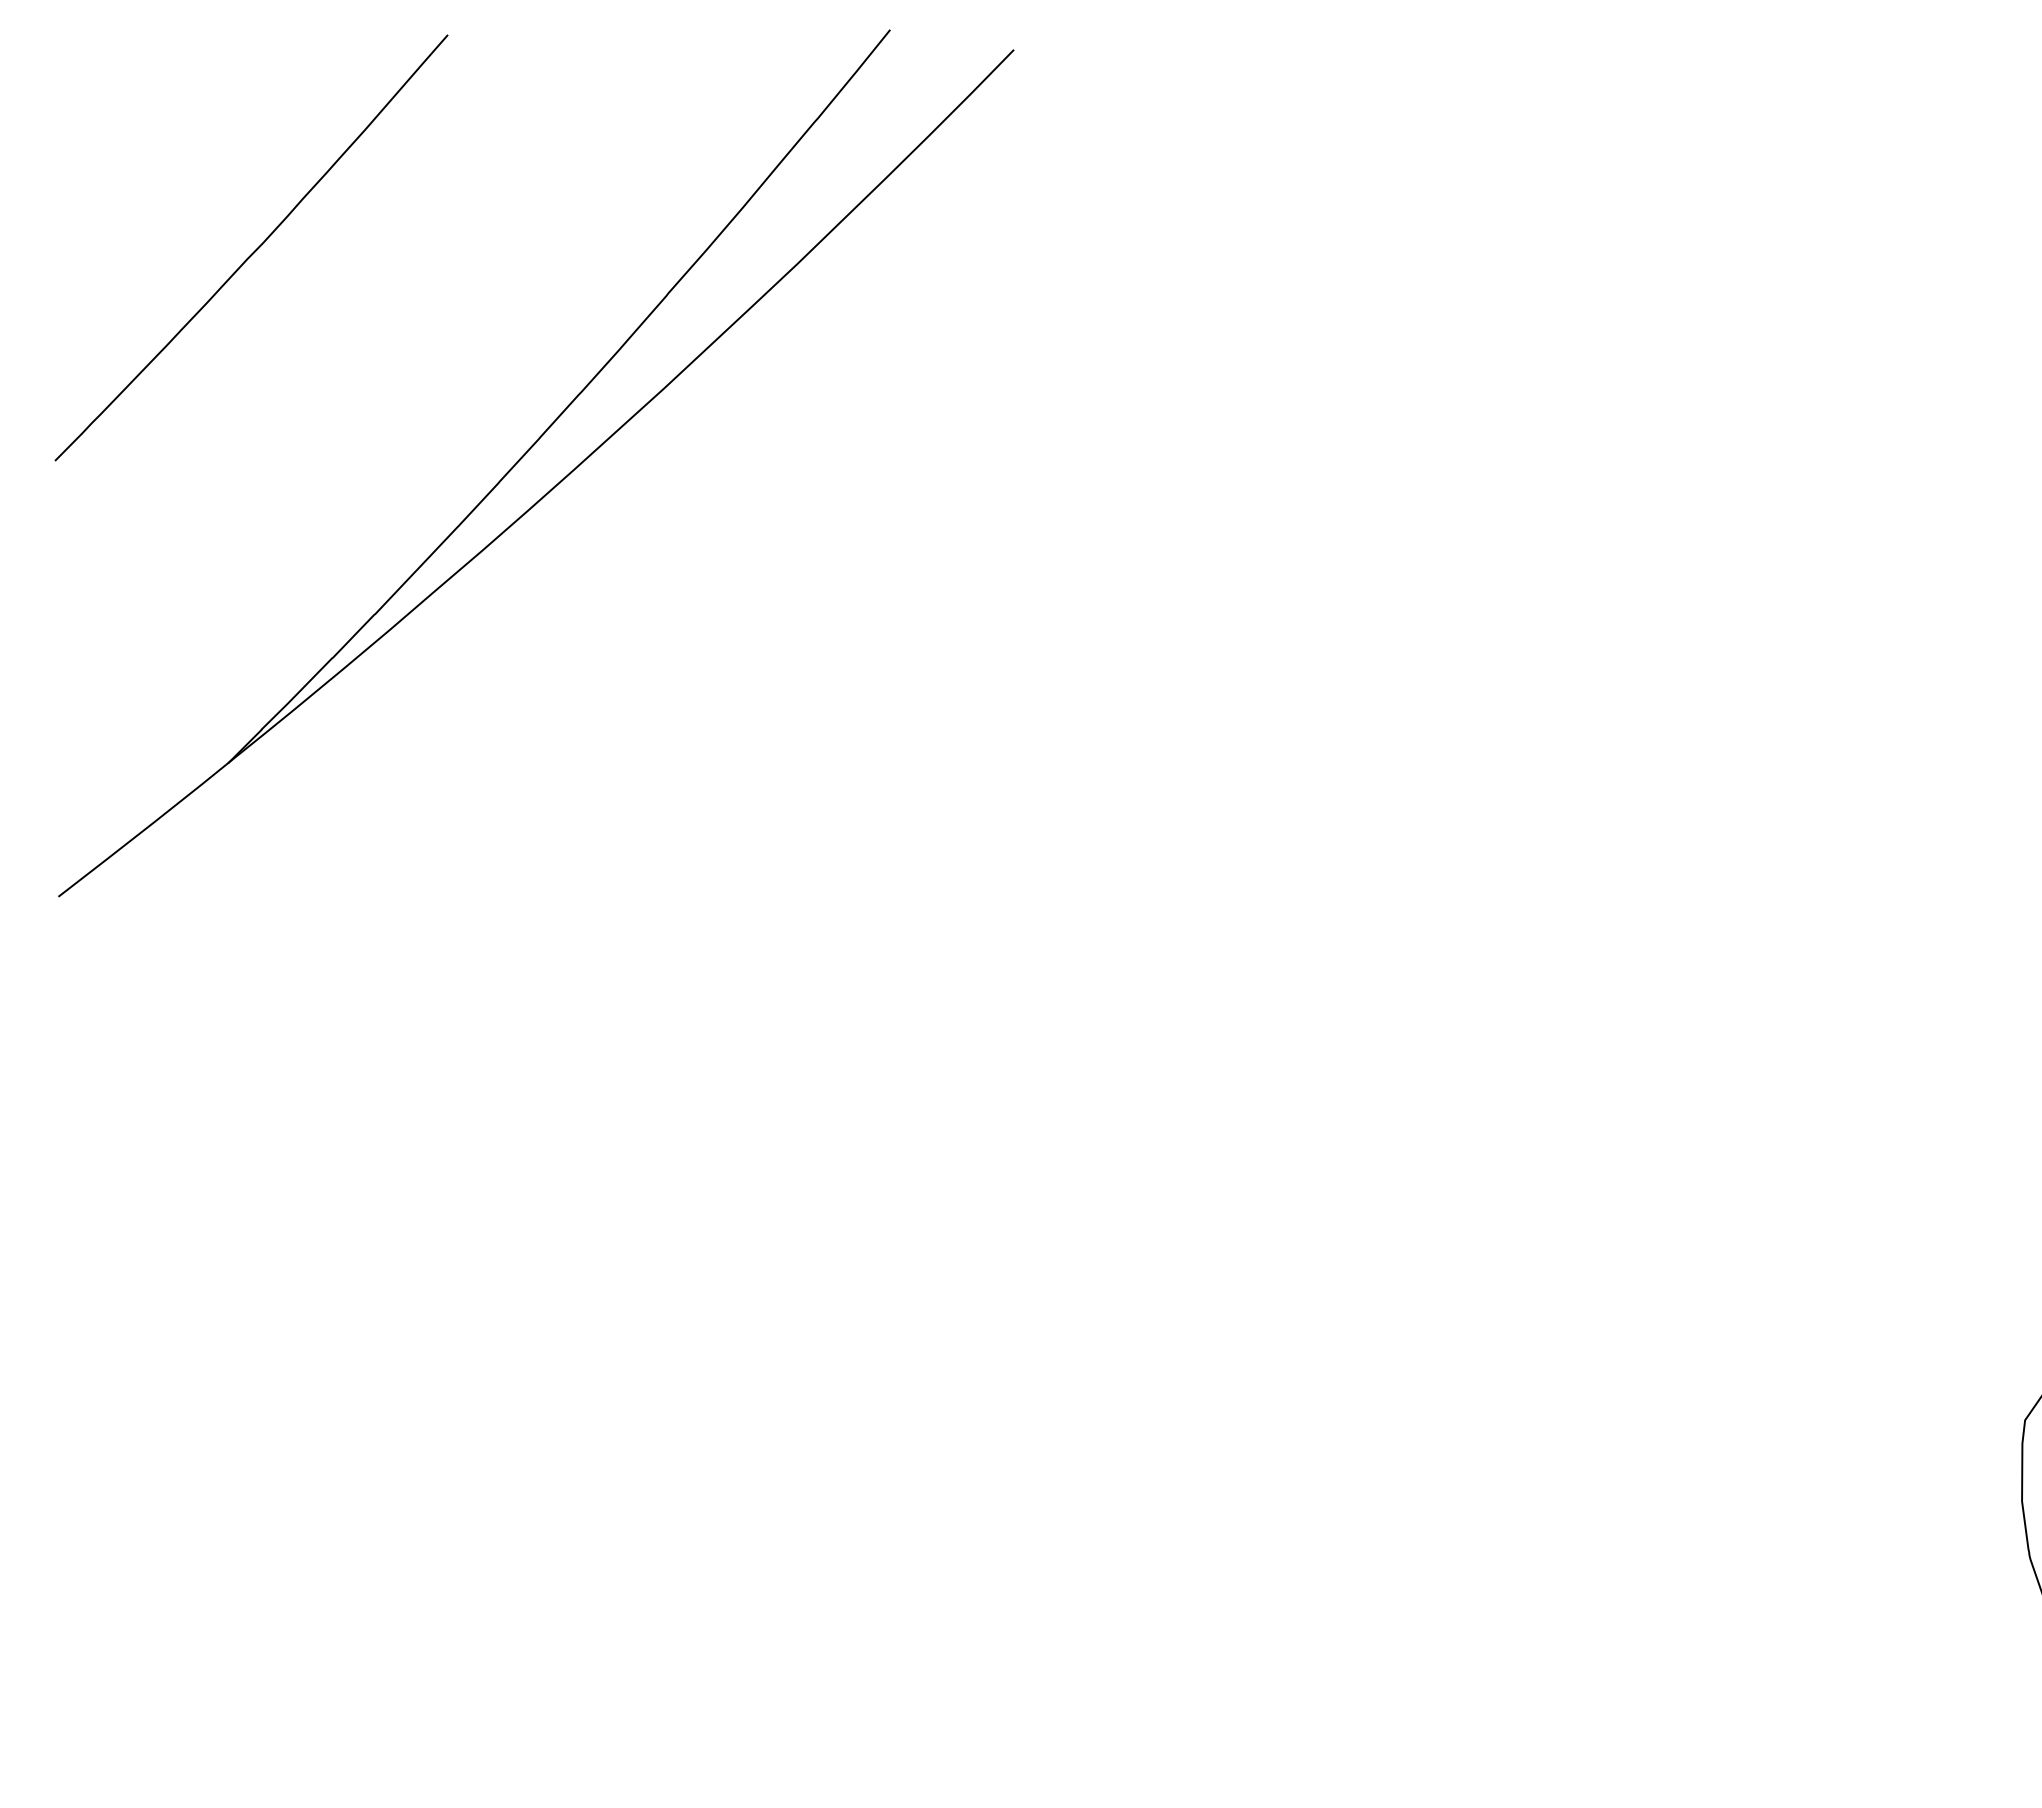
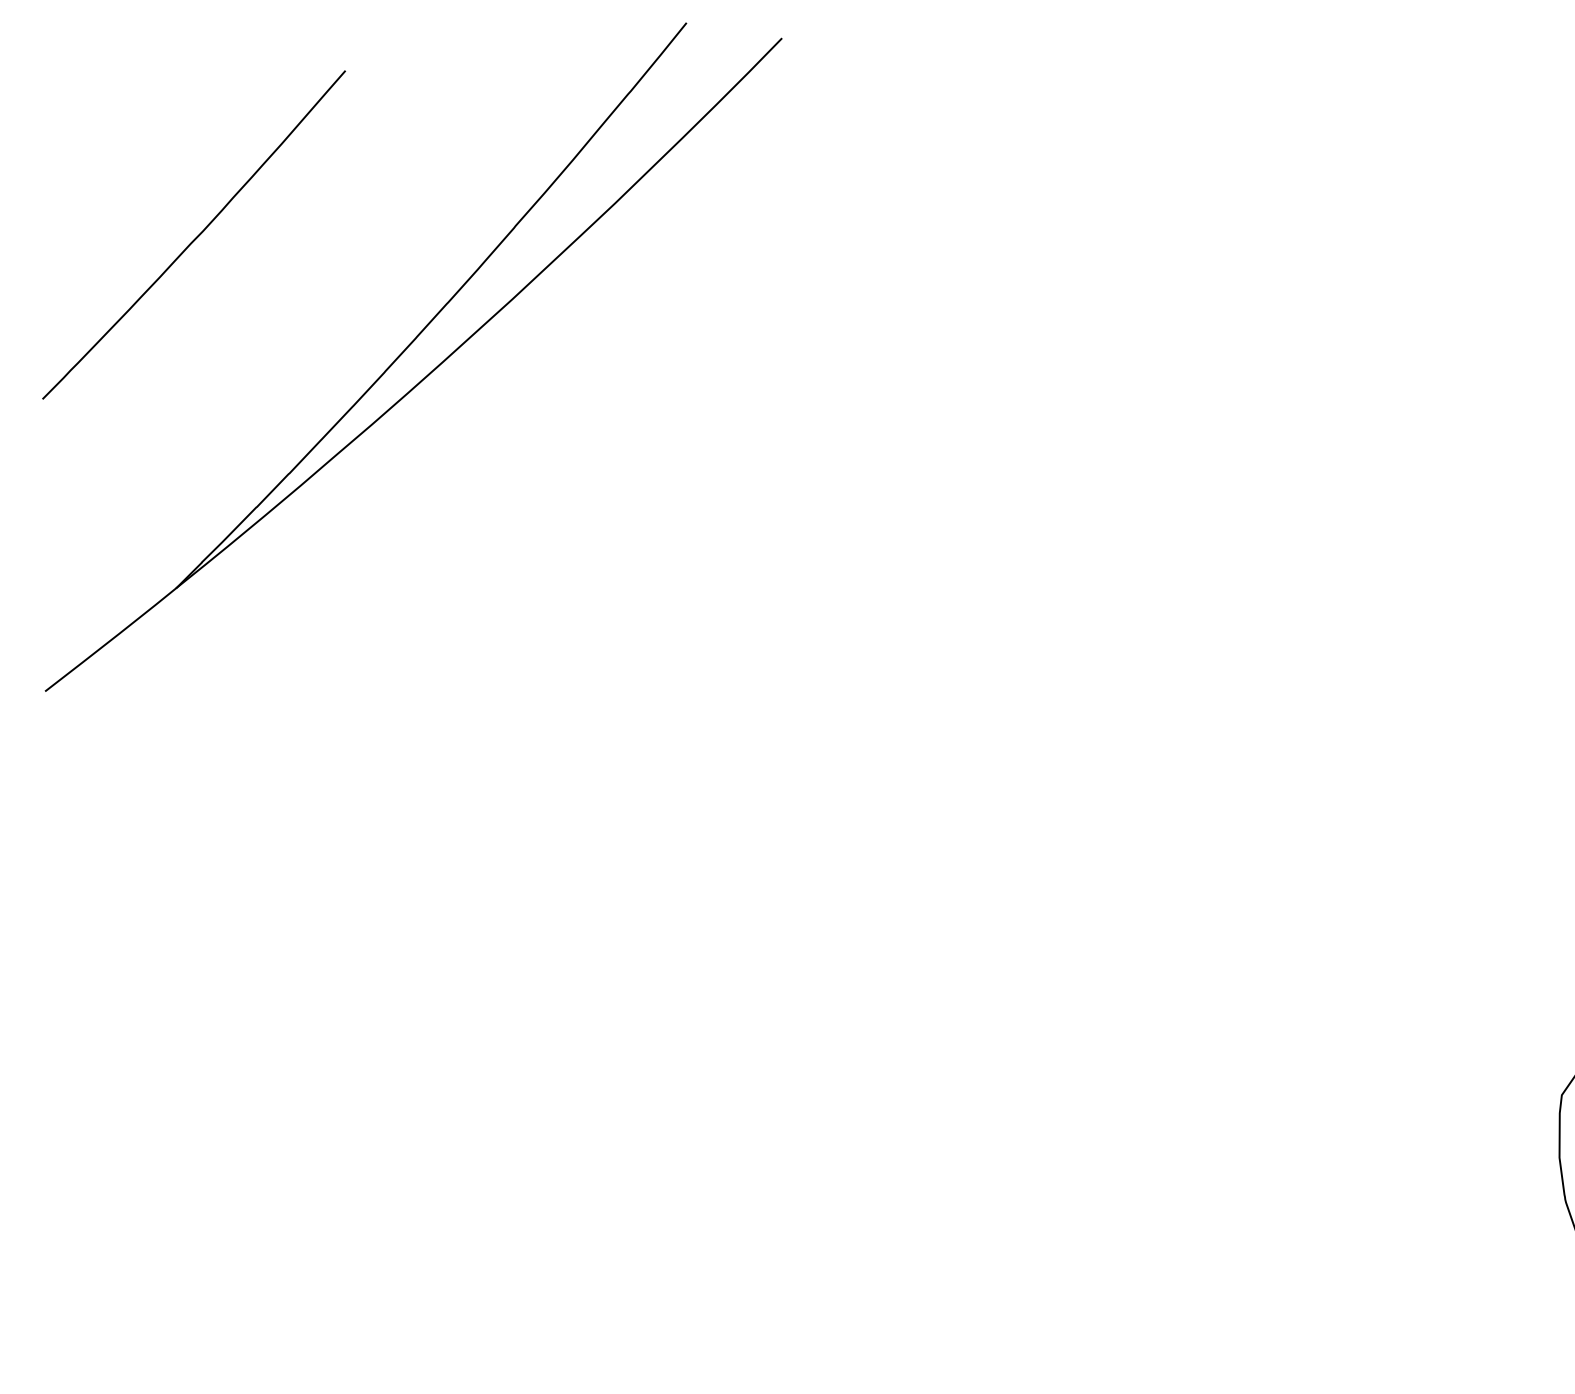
curve: (254, 250) -> (196, 236), moved

